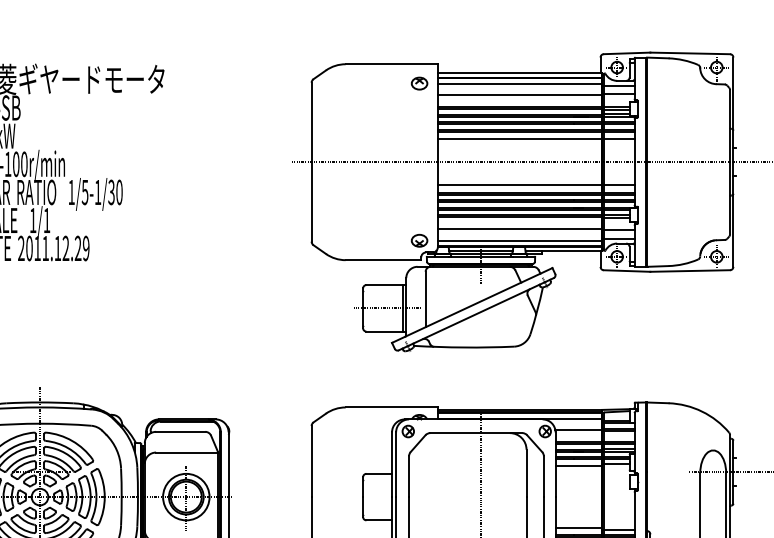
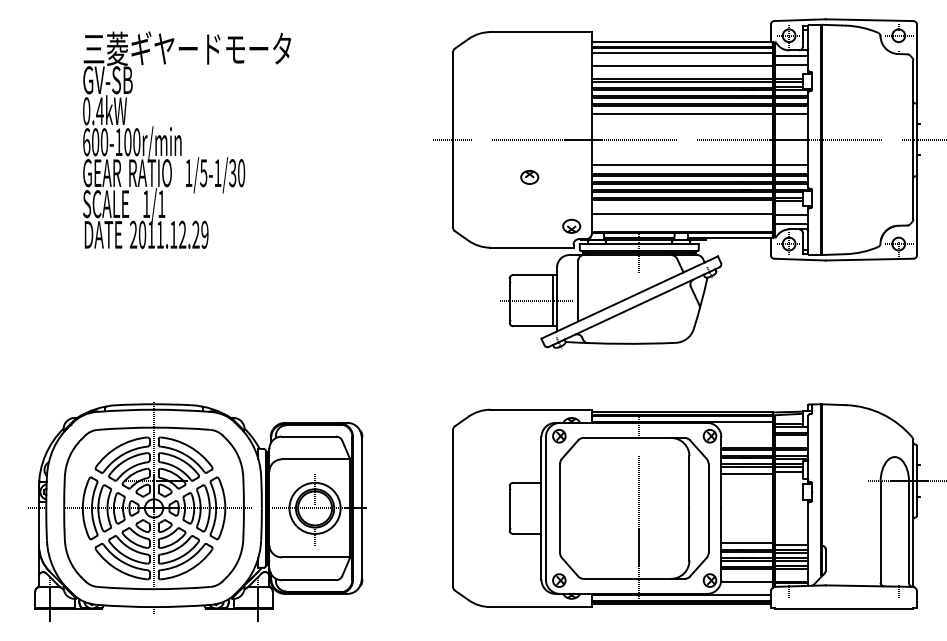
part: (419, 83) -> (529, 177), moved
line: (519, 240) -> (681, 226), removed
line: (578, 429) -> (746, 434), removed

